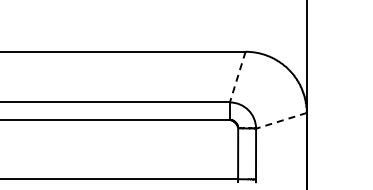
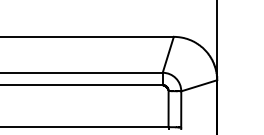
line: (237, 77) -> (168, 55), dashed -> solid
line: (281, 120) -> (199, 85), dashed -> solid

